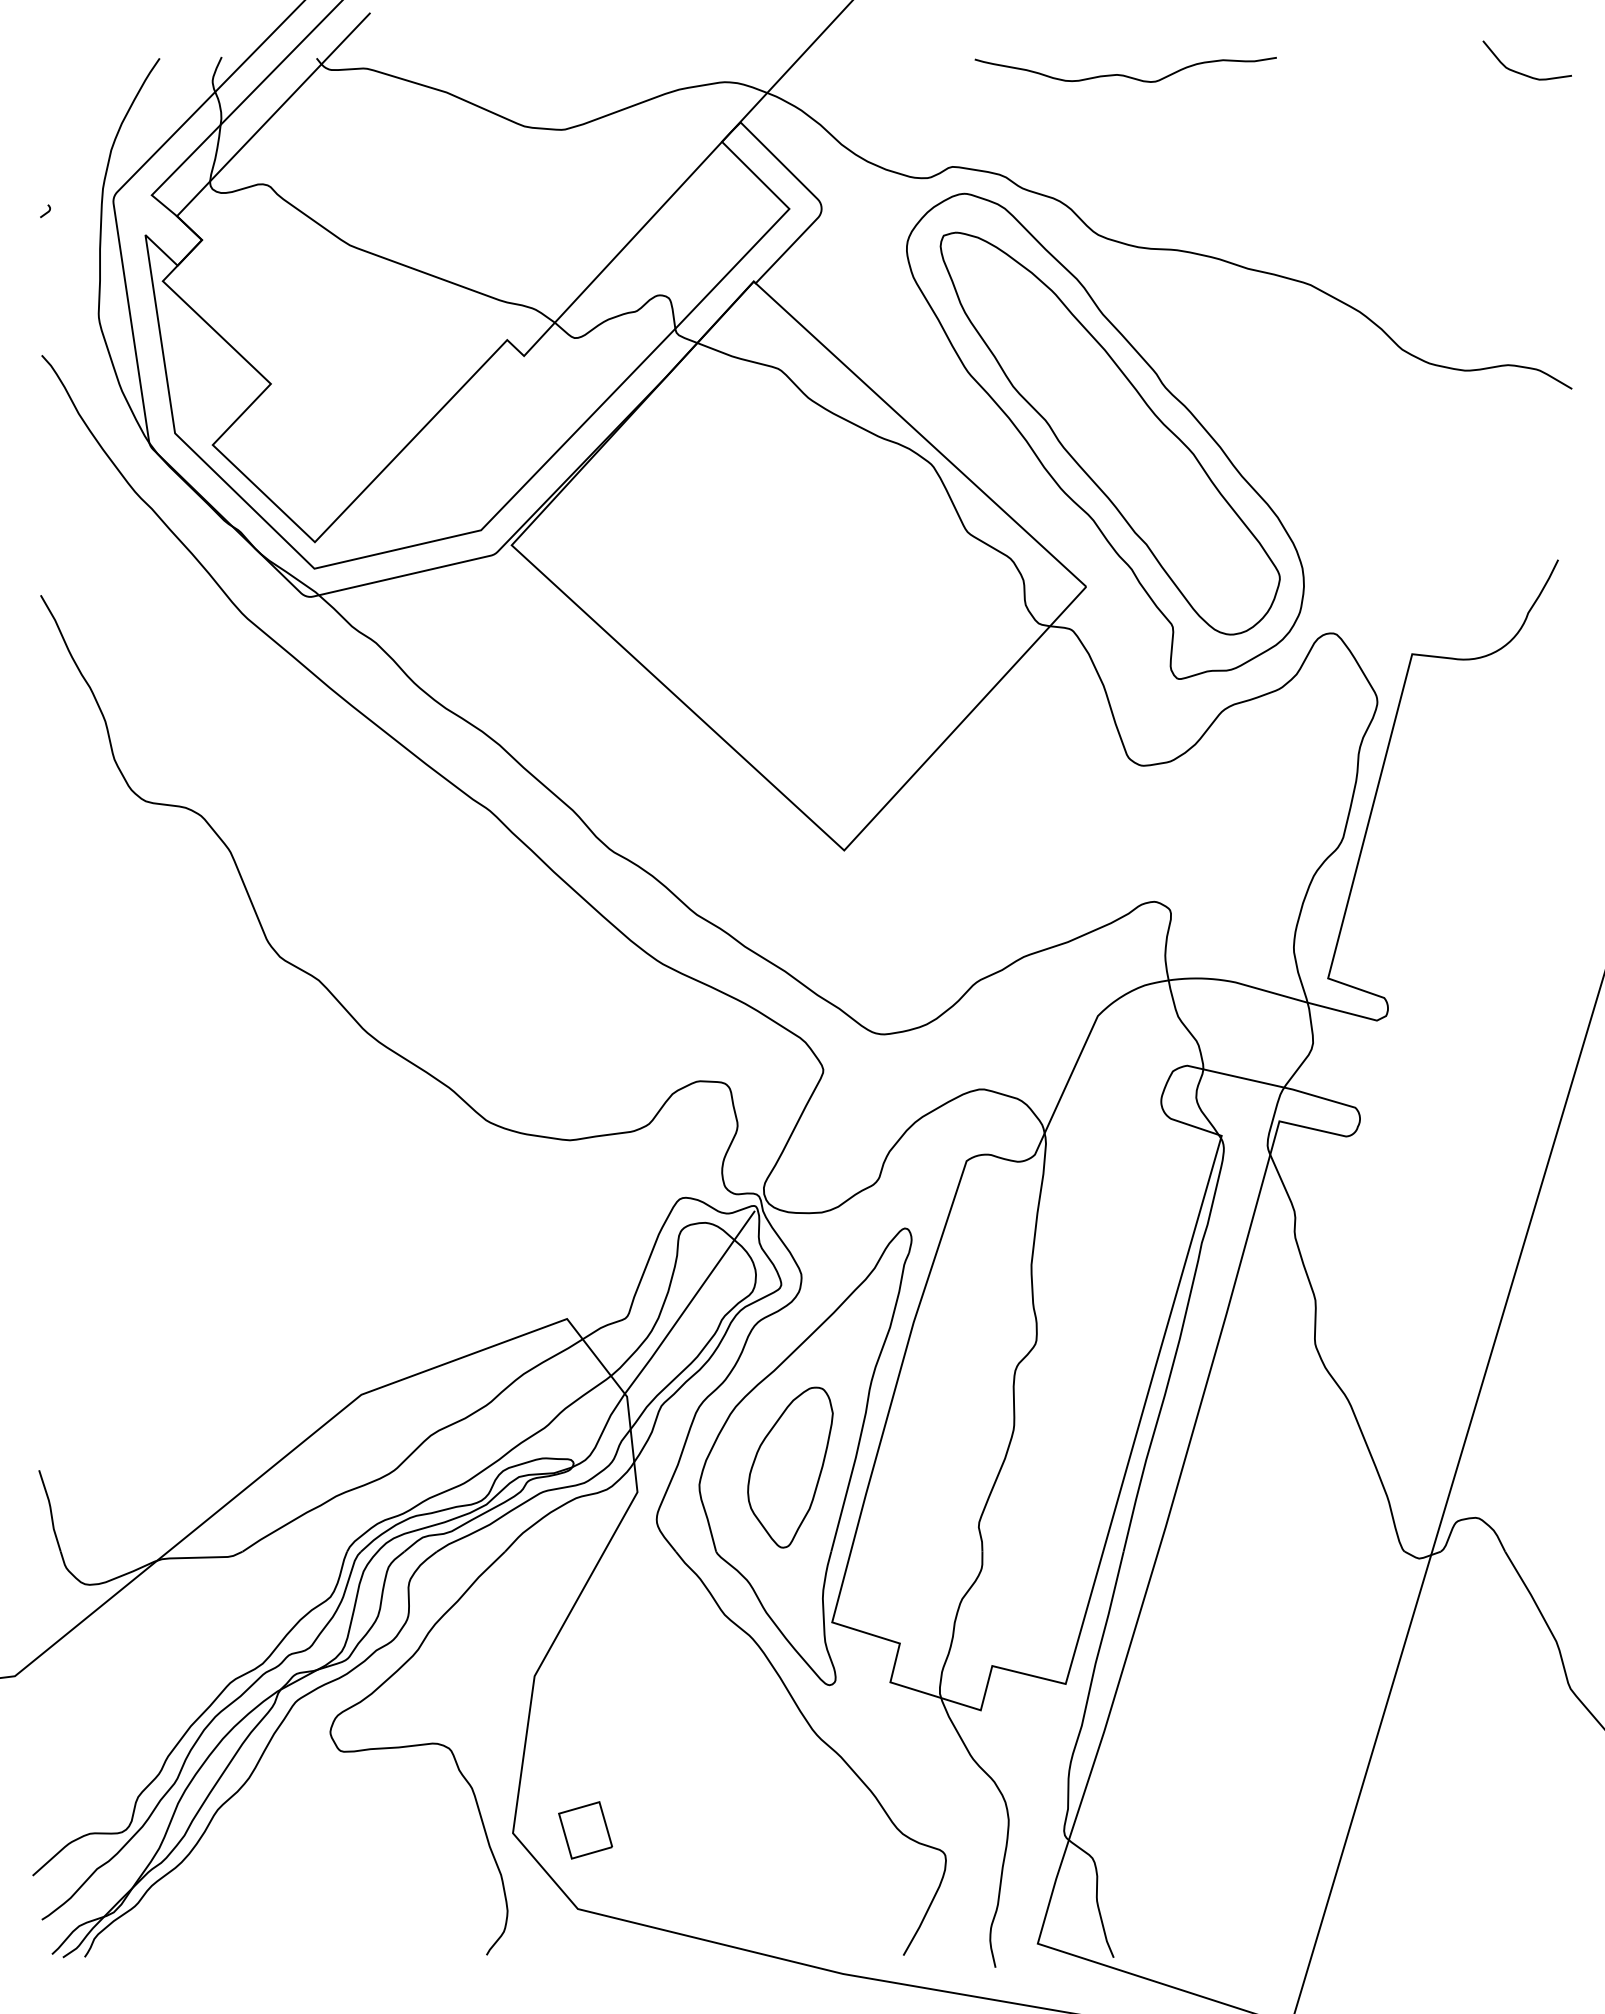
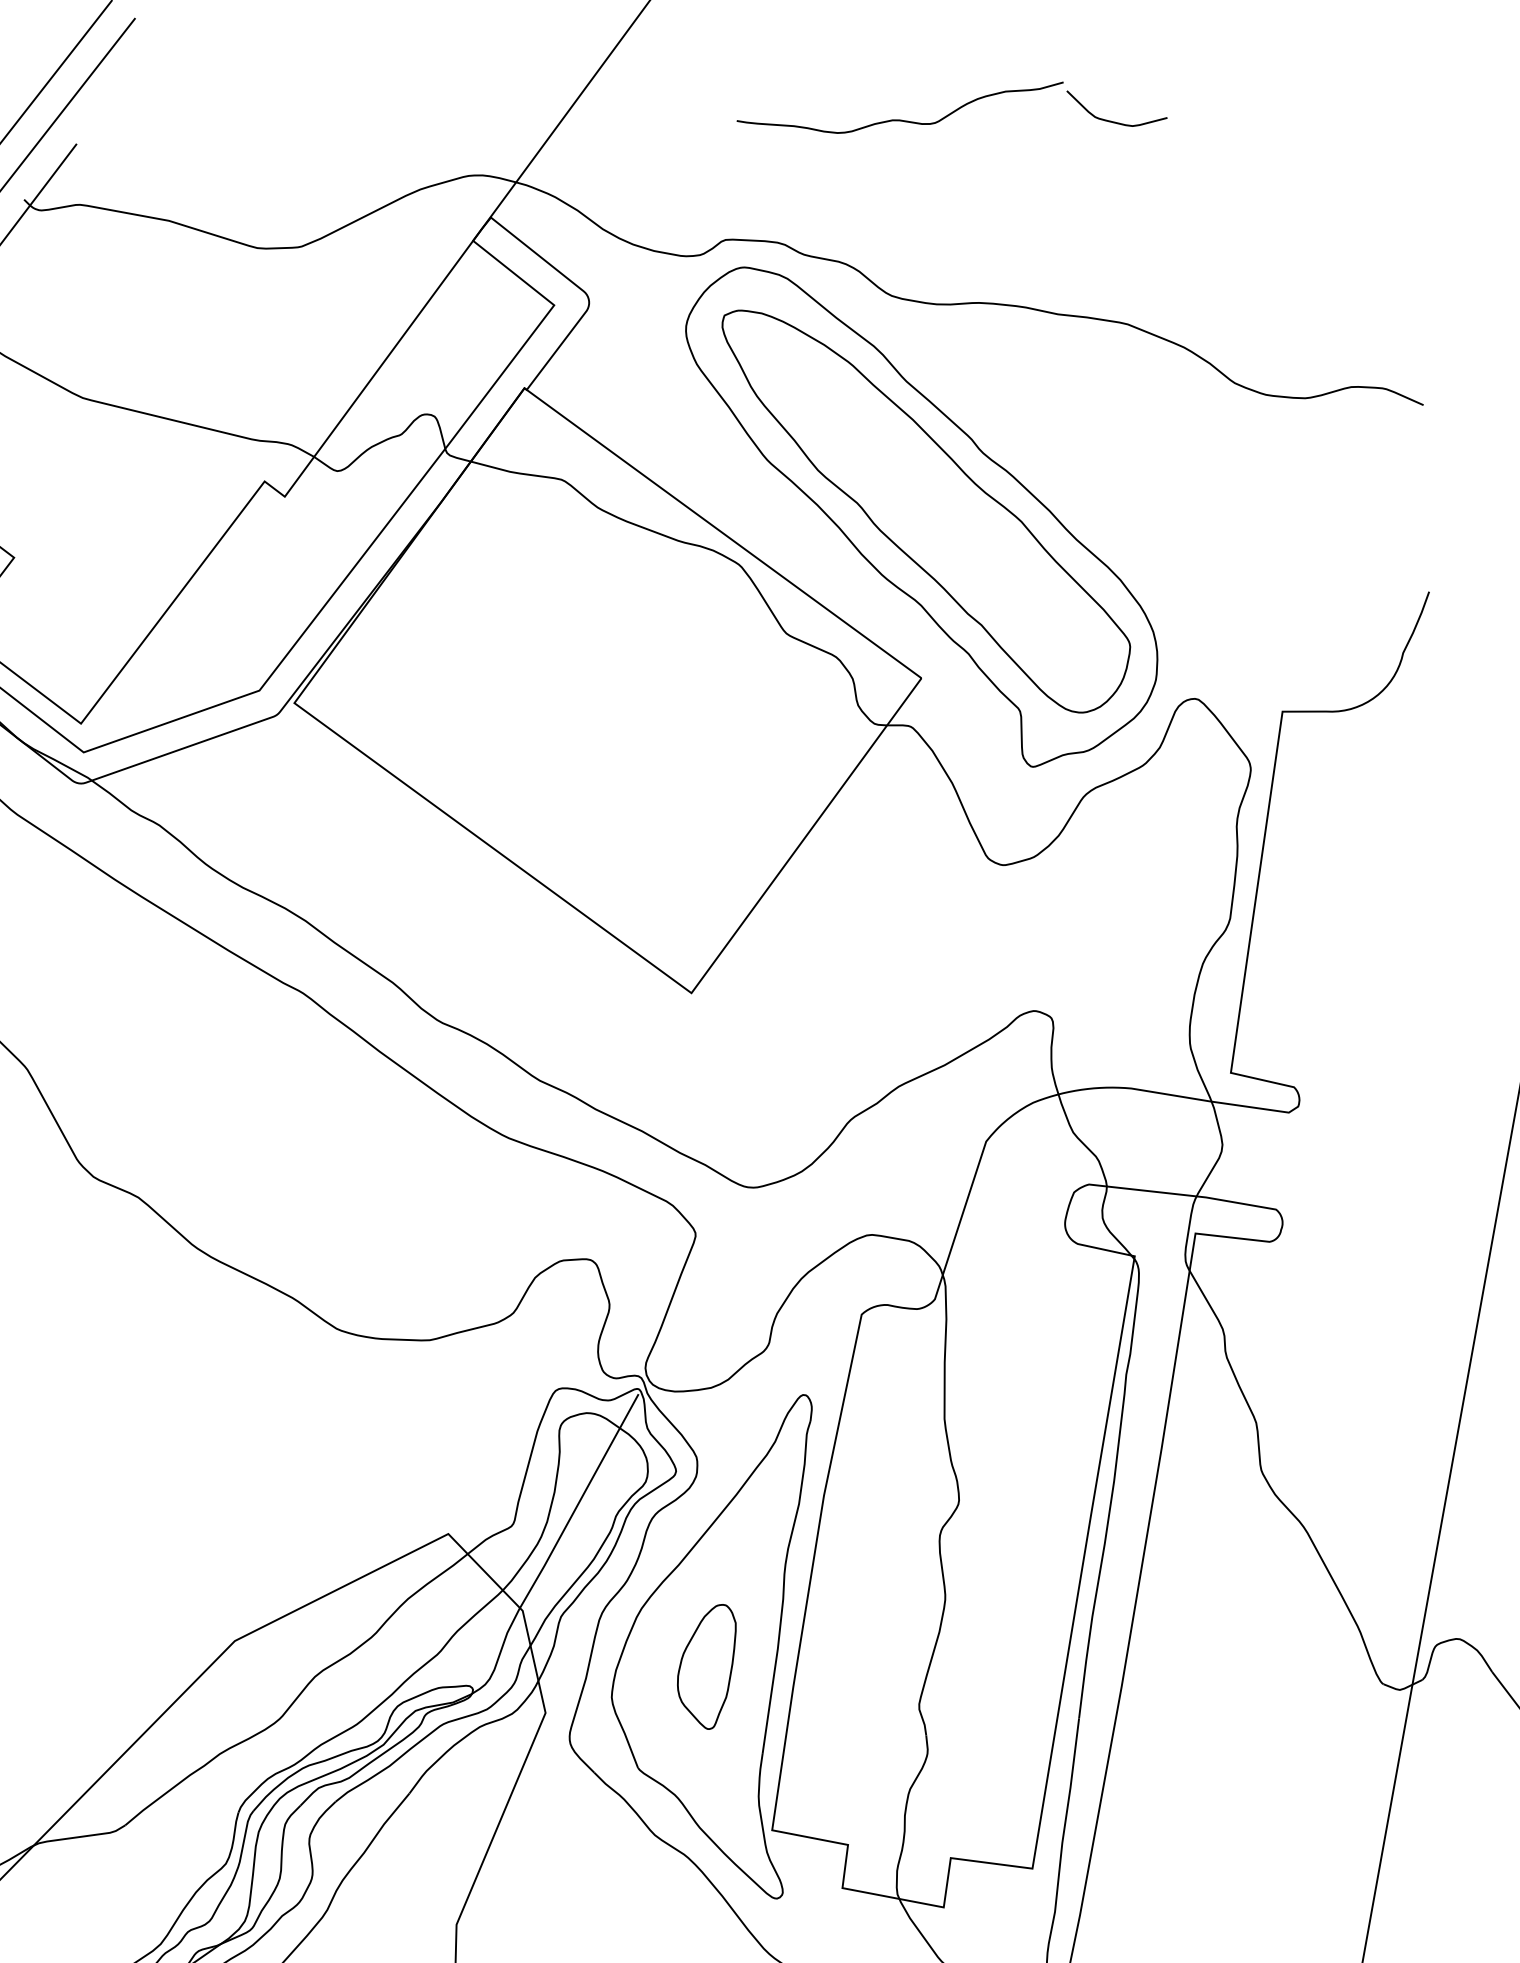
curve: (1523, 73) -> (1114, 121), moved
part: (790, 1467) -> (708, 1667), size x0.7

